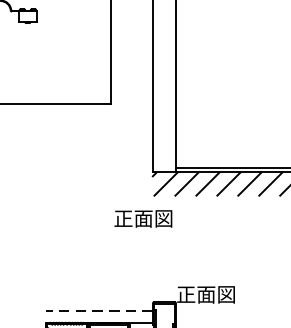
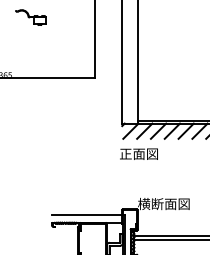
text: (142, 217) -> (138, 153), moved
text: (215, 293) -> (163, 203), 正面図 -> 横断面図
line: (98, 311) -> (86, 215), dashed -> solid

